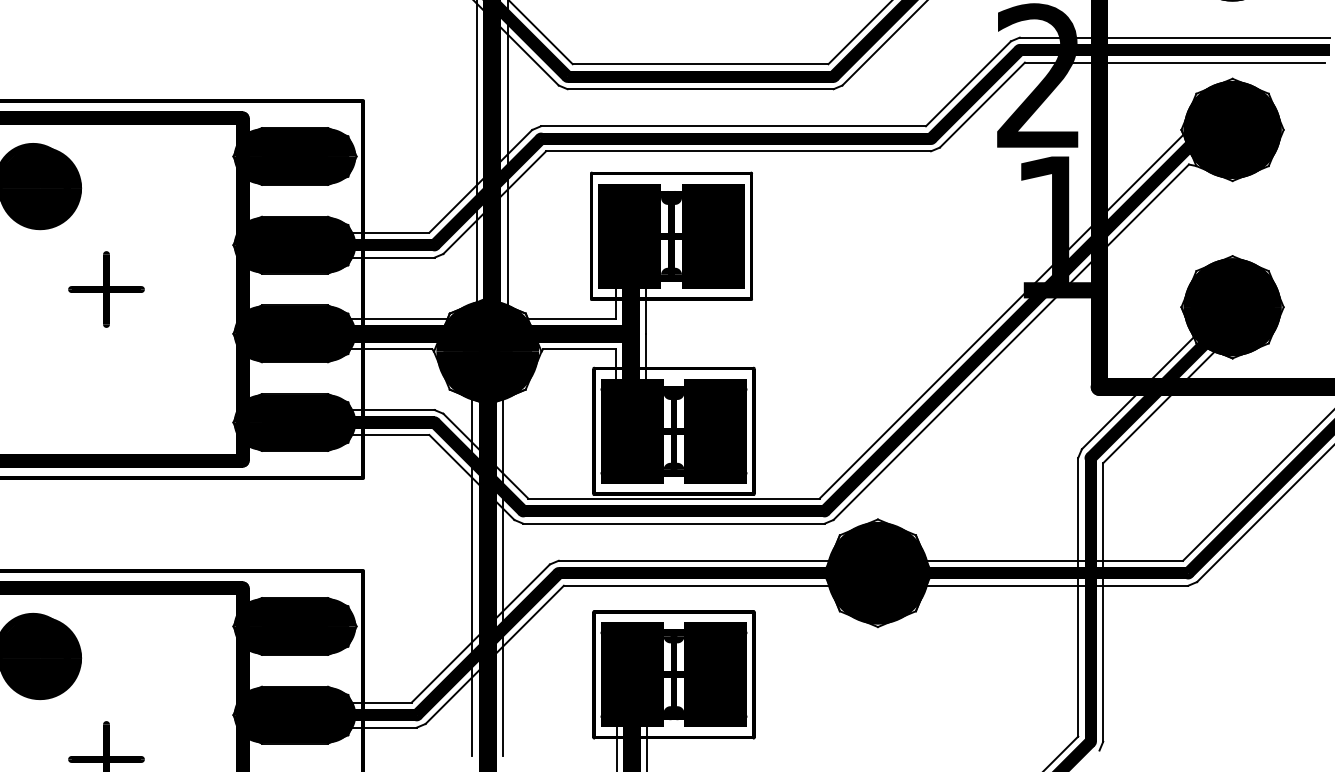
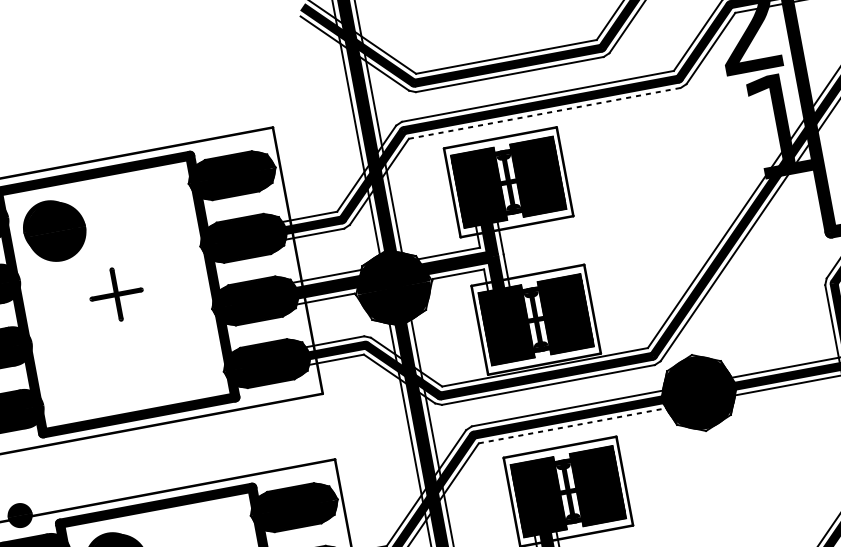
line: (739, 151) -> (545, 113), solid -> dashed
line: (696, 585) -> (572, 425), solid -> dashed

